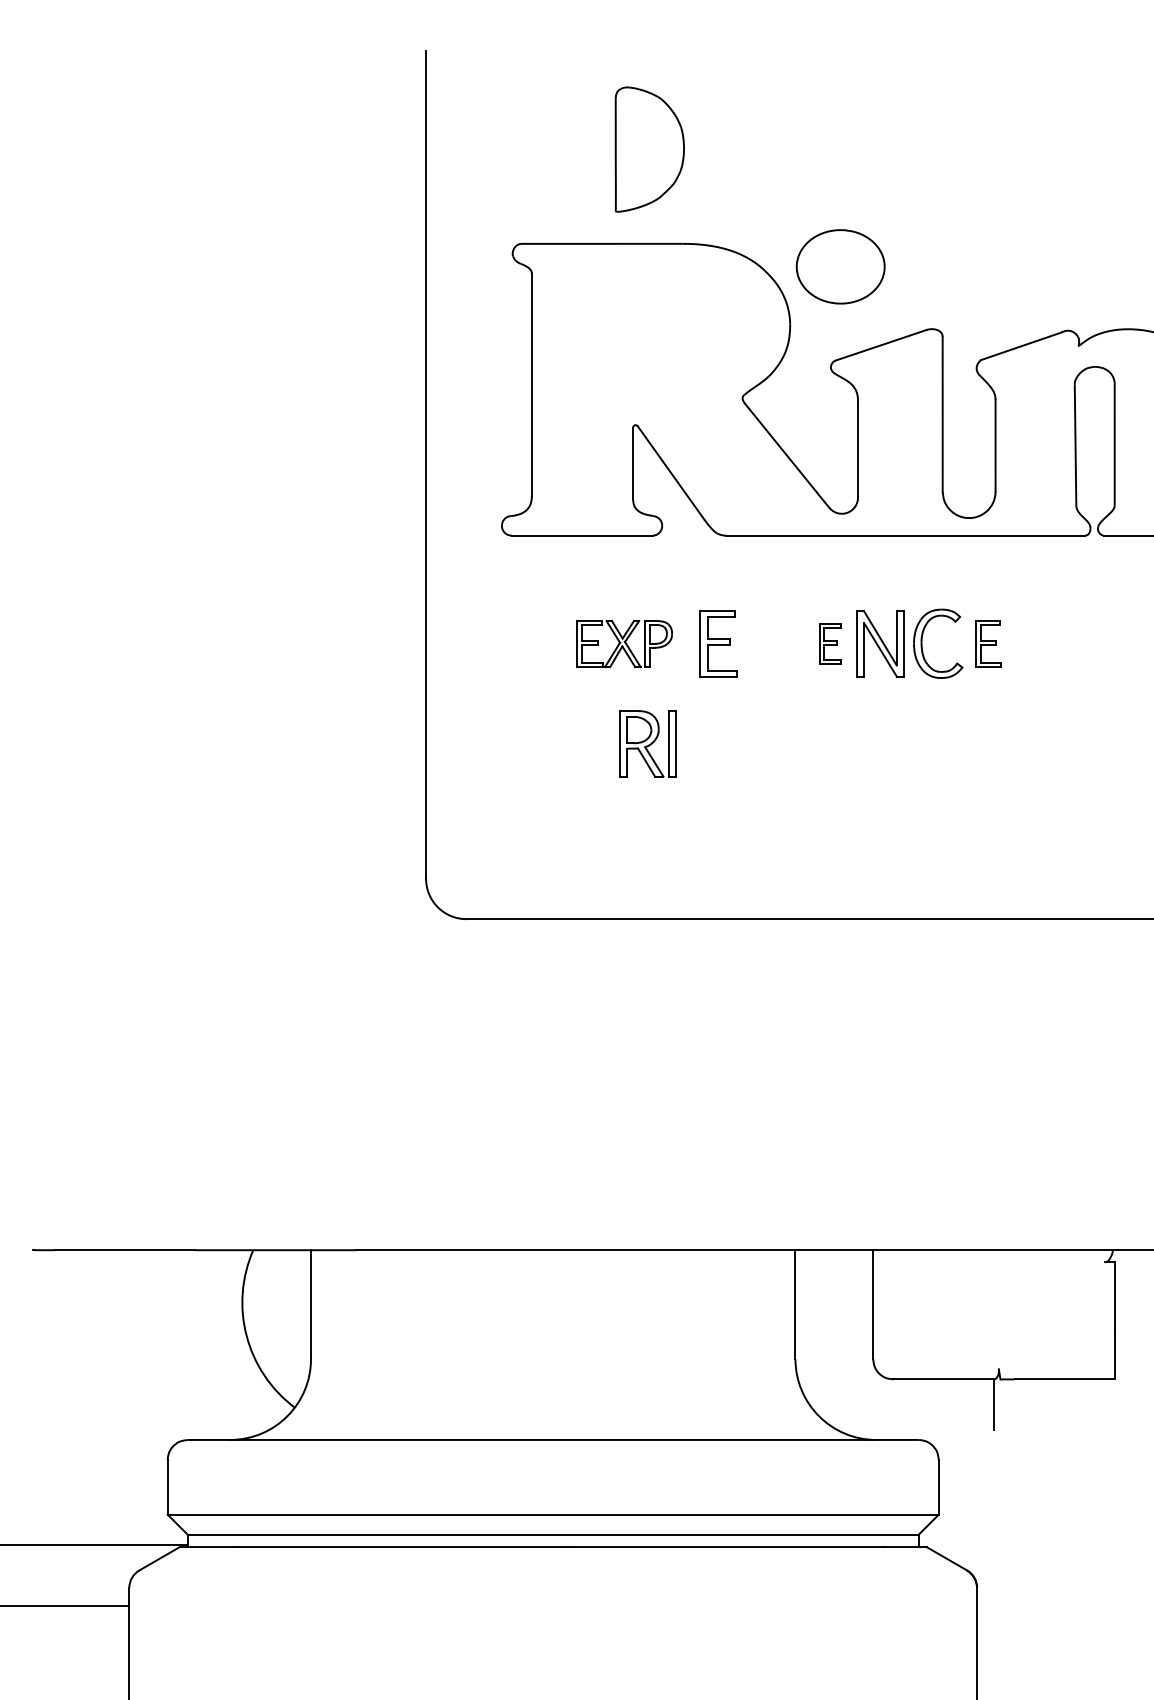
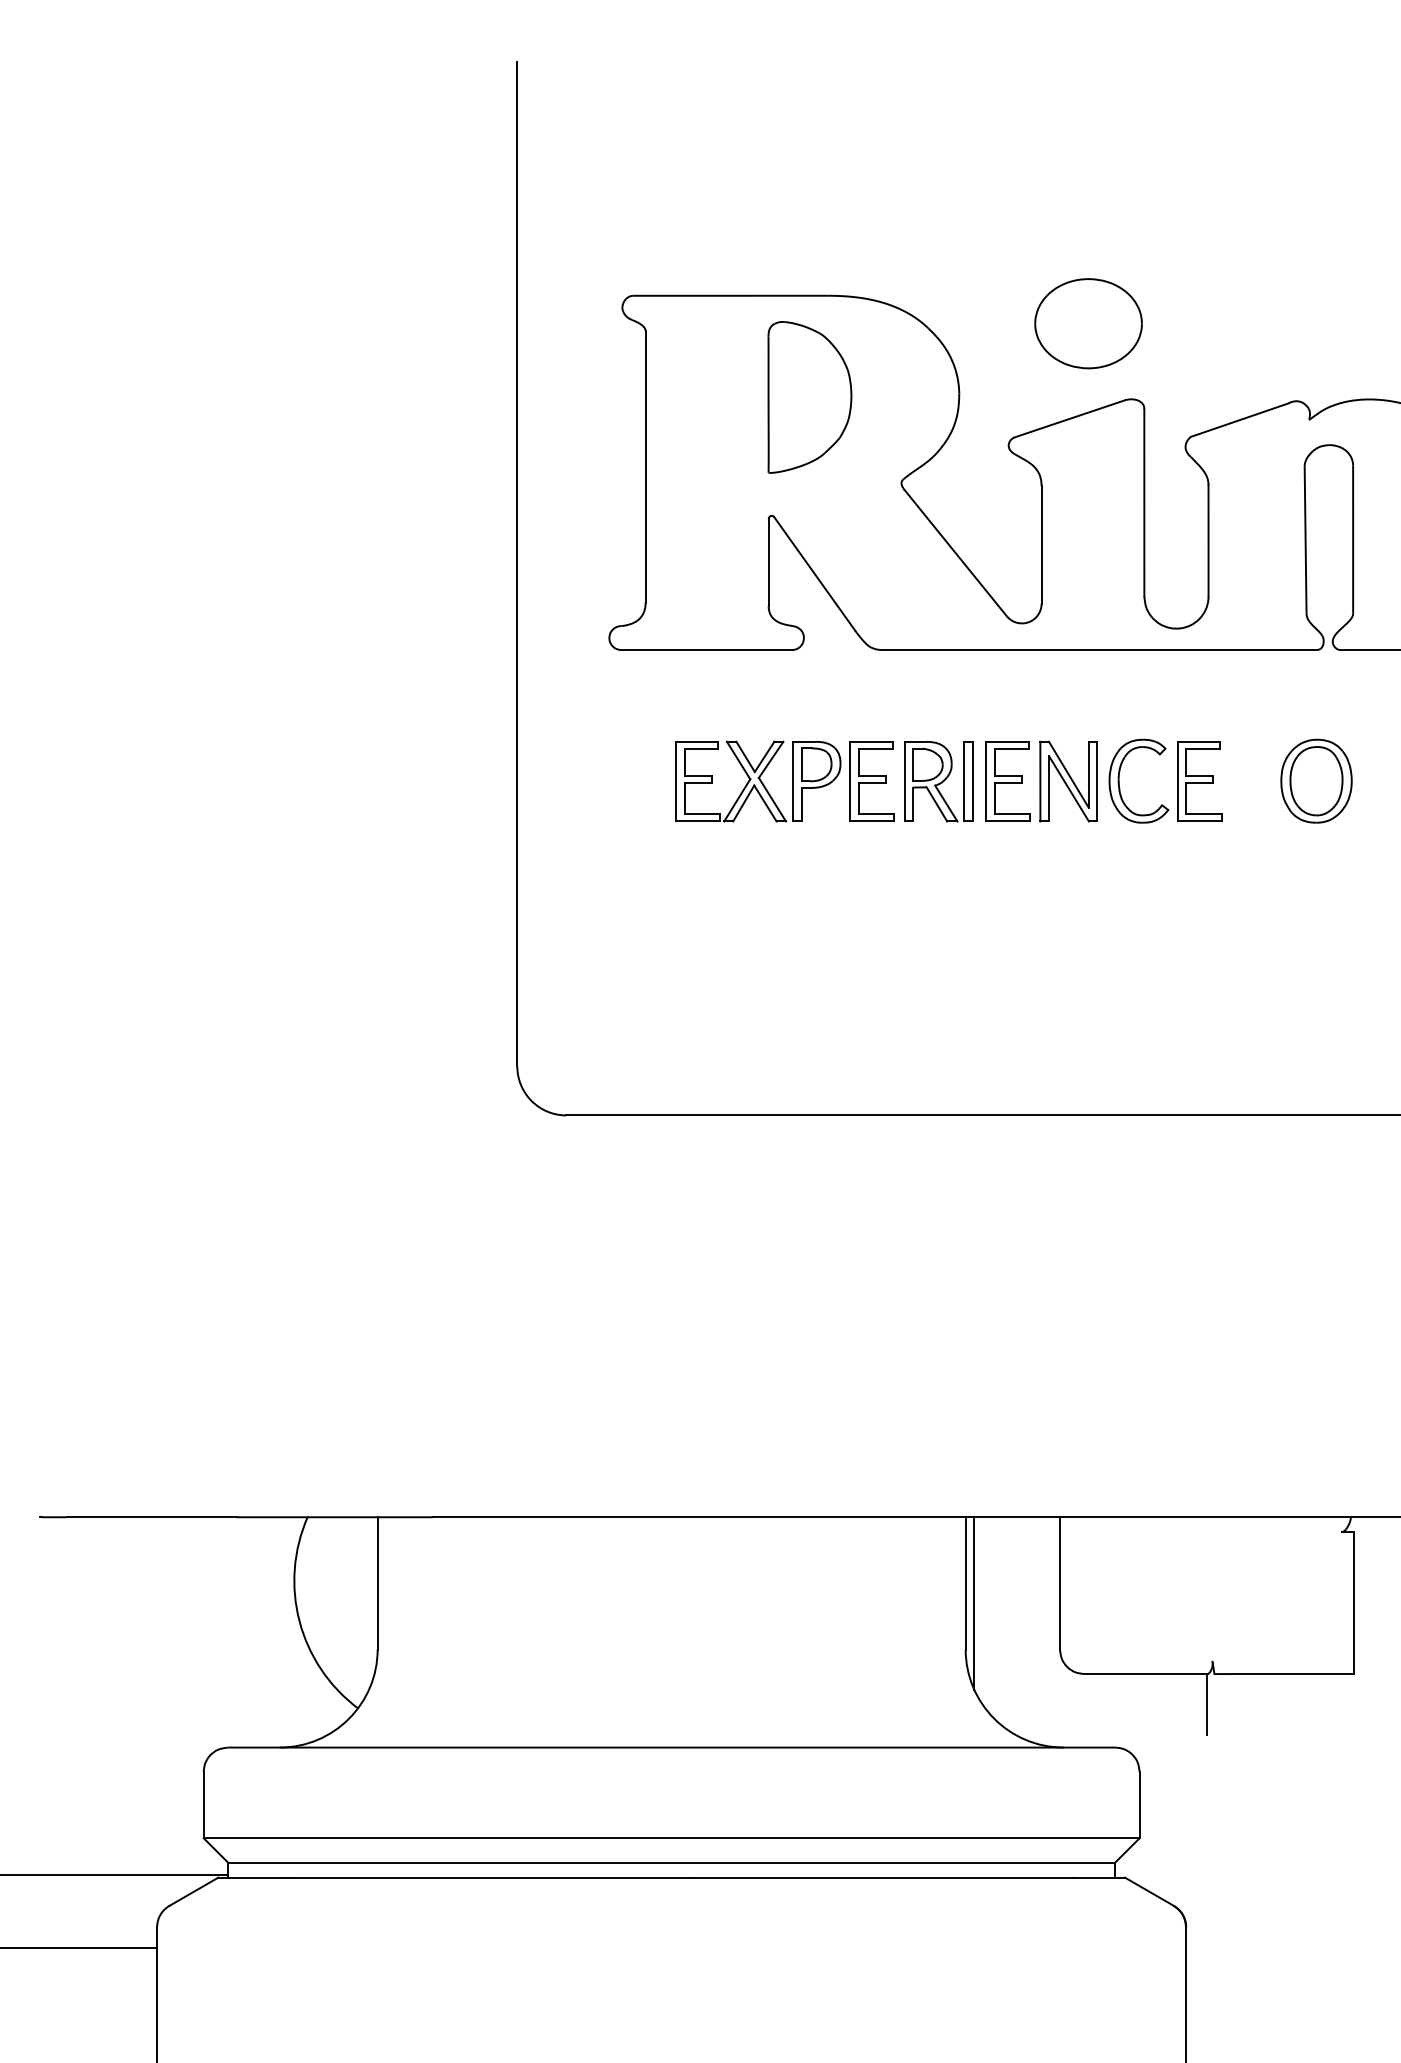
part: (649, 149) -> (809, 397), moved
part: (840, 266) -> (1088, 323), moved
part: (1084, 643) -> (1316, 780), added
part: (624, 644) -> (758, 781), size x1.43
part: (829, 644) -> (1007, 781), size x1.67
part: (988, 644) -> (1199, 781), size x1.43
part: (647, 743) -> (938, 781), moved
line: (802, 1321) -> (974, 1603), added

